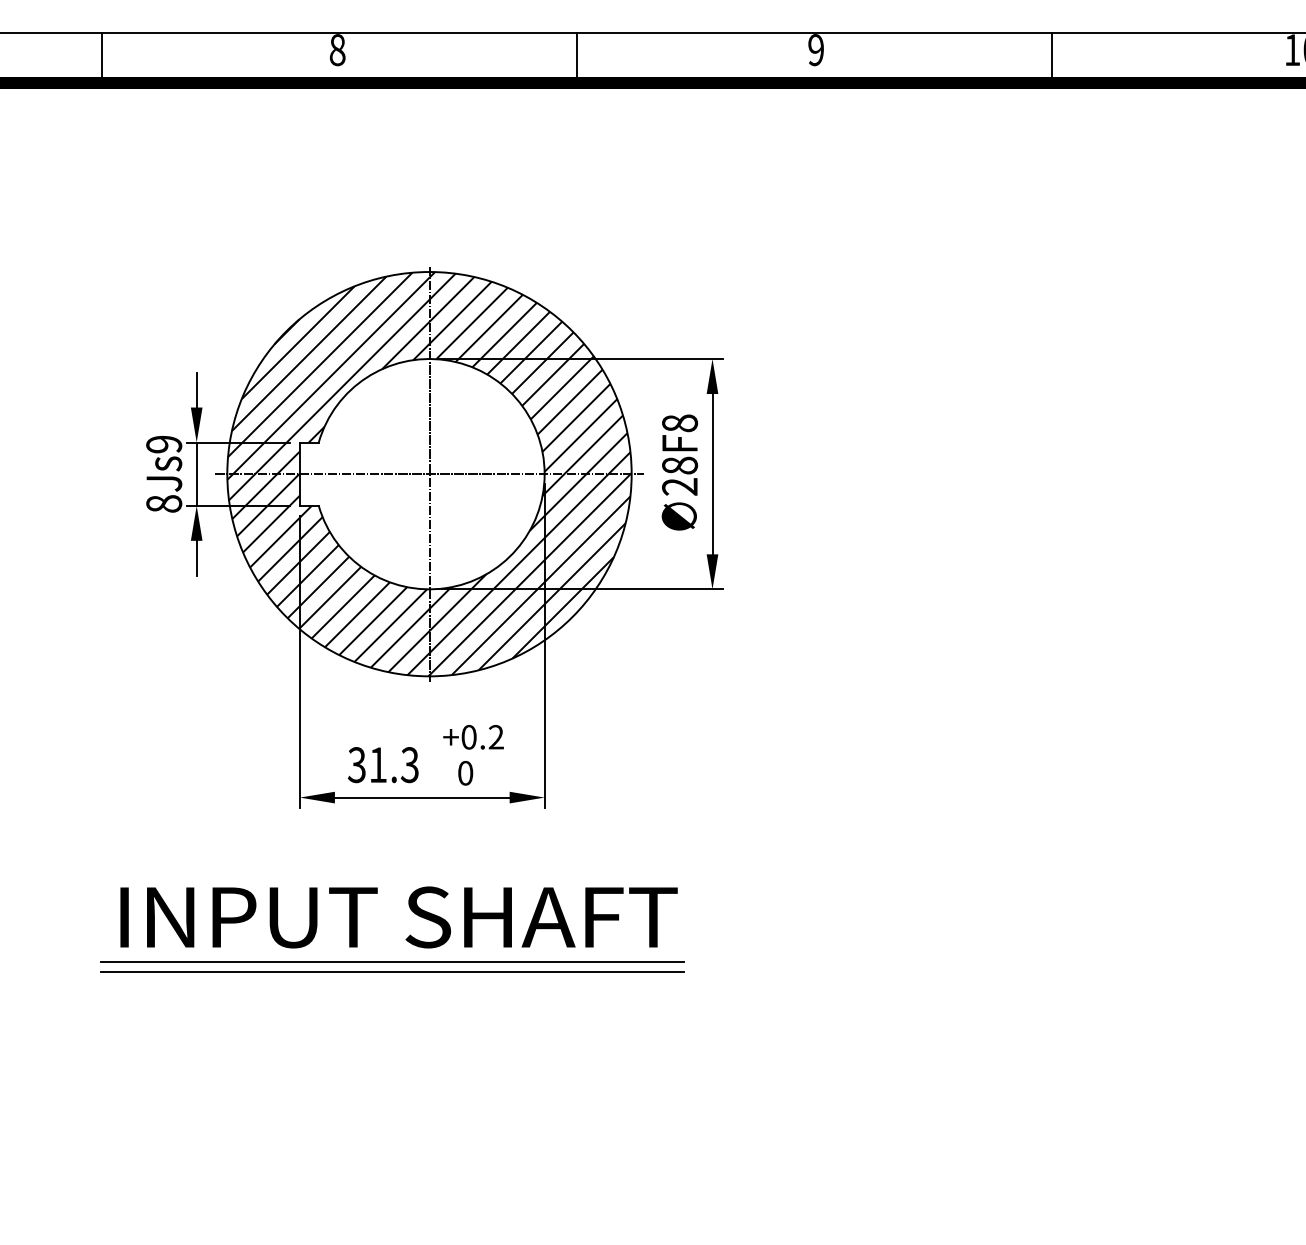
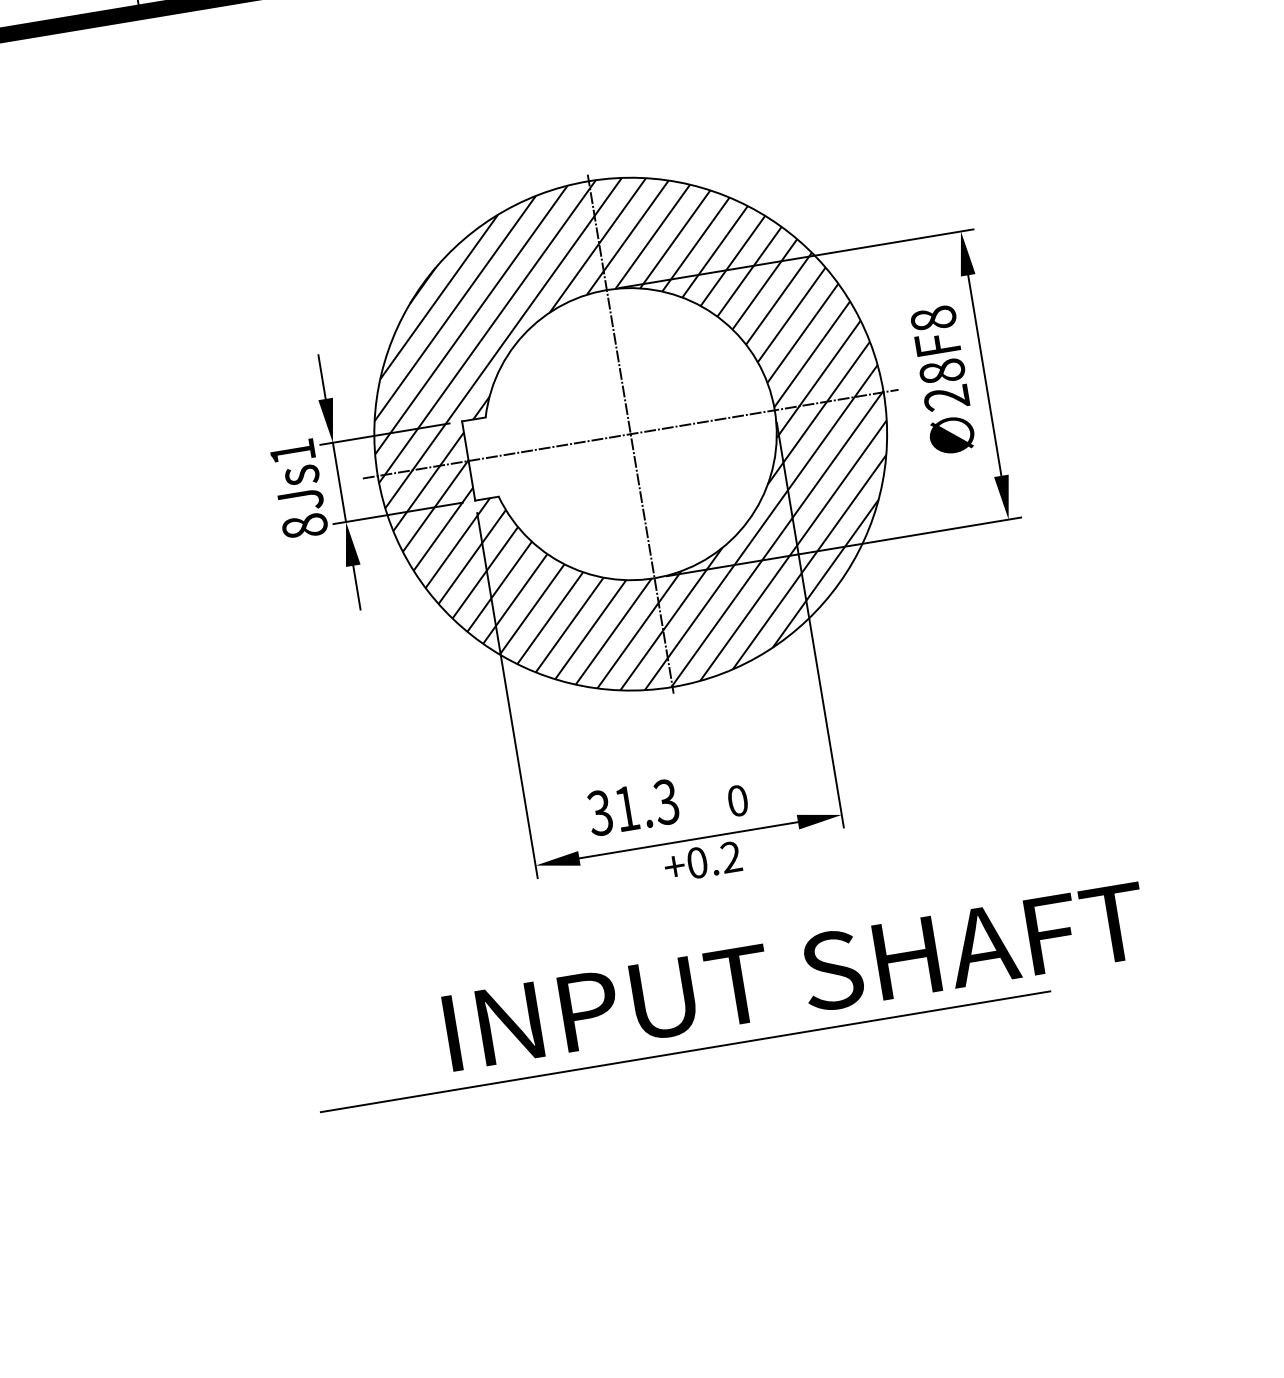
text: (164, 444) -> (293, 451), 8Js9 -> 8Js1
text: (473, 737) -> (702, 862), moved
text: (398, 917) -> (795, 976), moved
line: (392, 971) -> (687, 1064), removed

